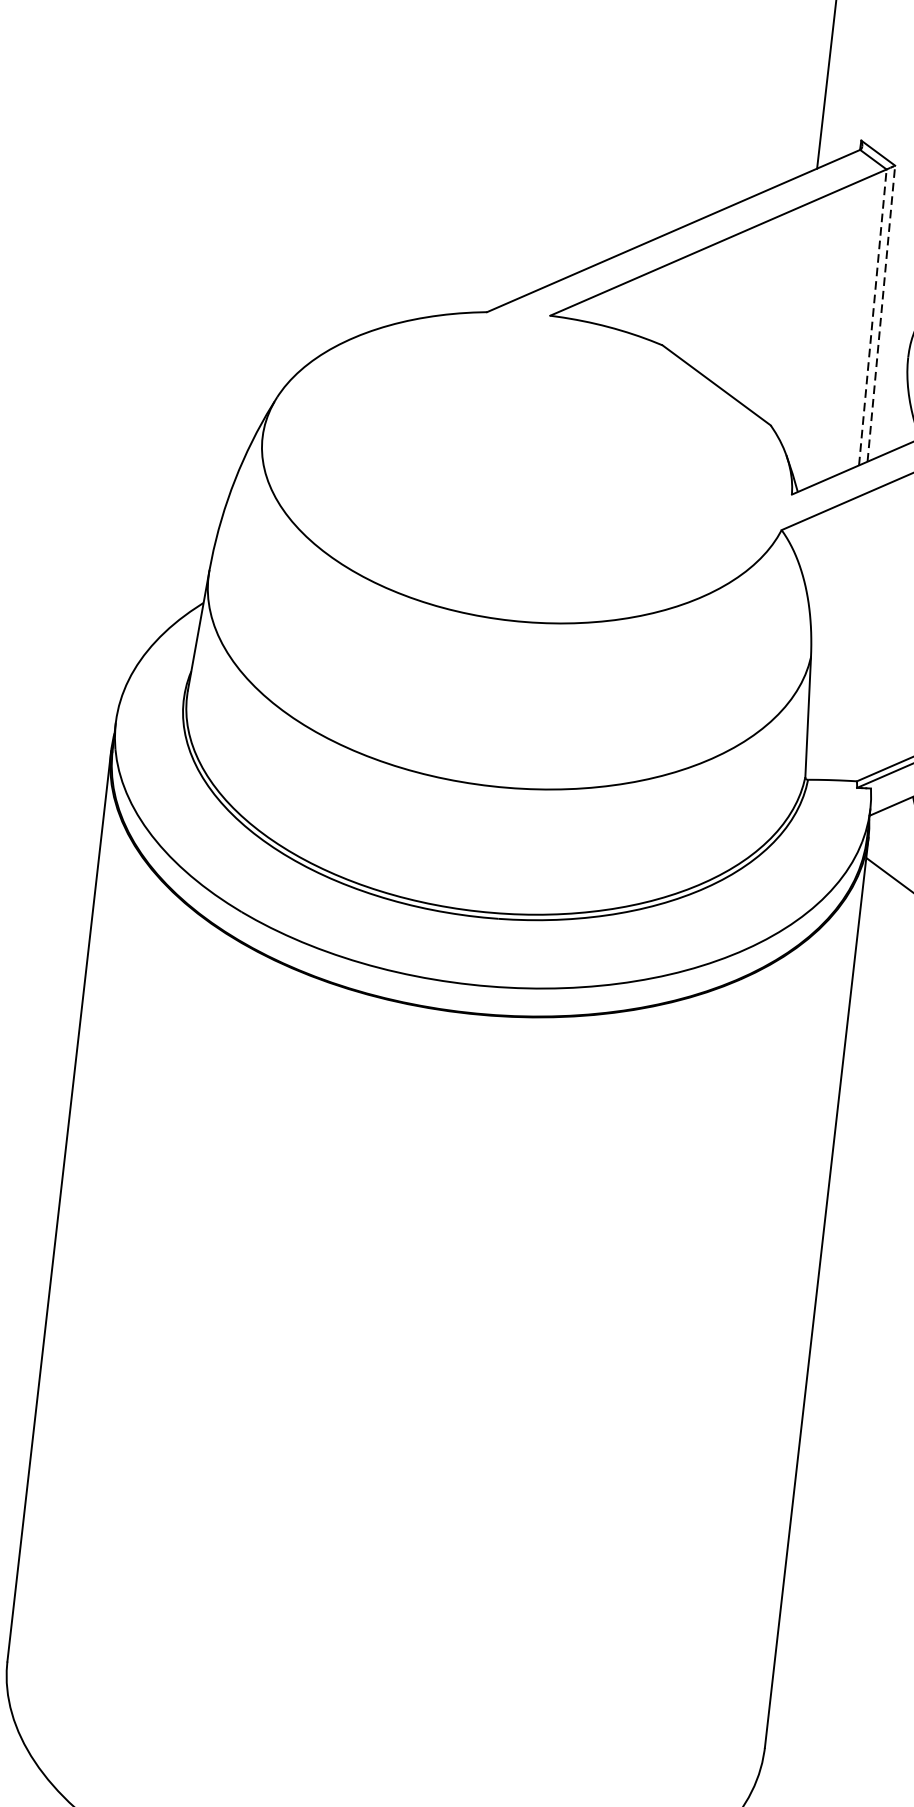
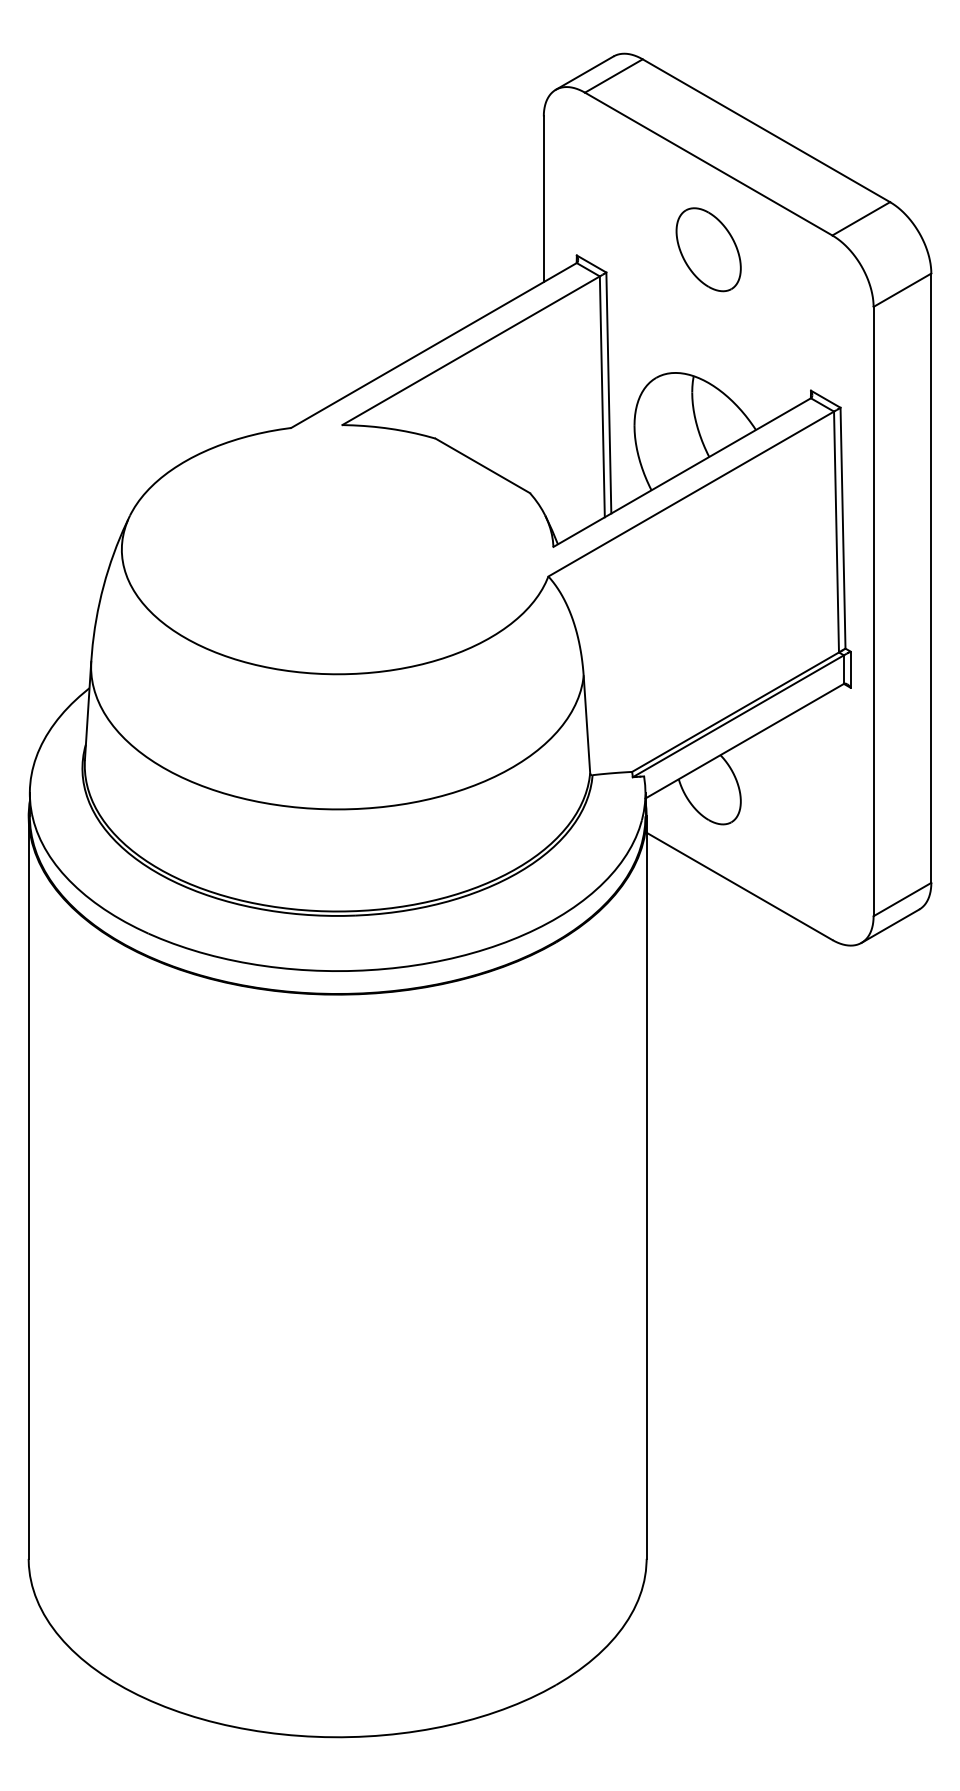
line: (880, 312) -> (608, 392), dashed -> solid
line: (873, 317) -> (602, 396), dashed -> solid

